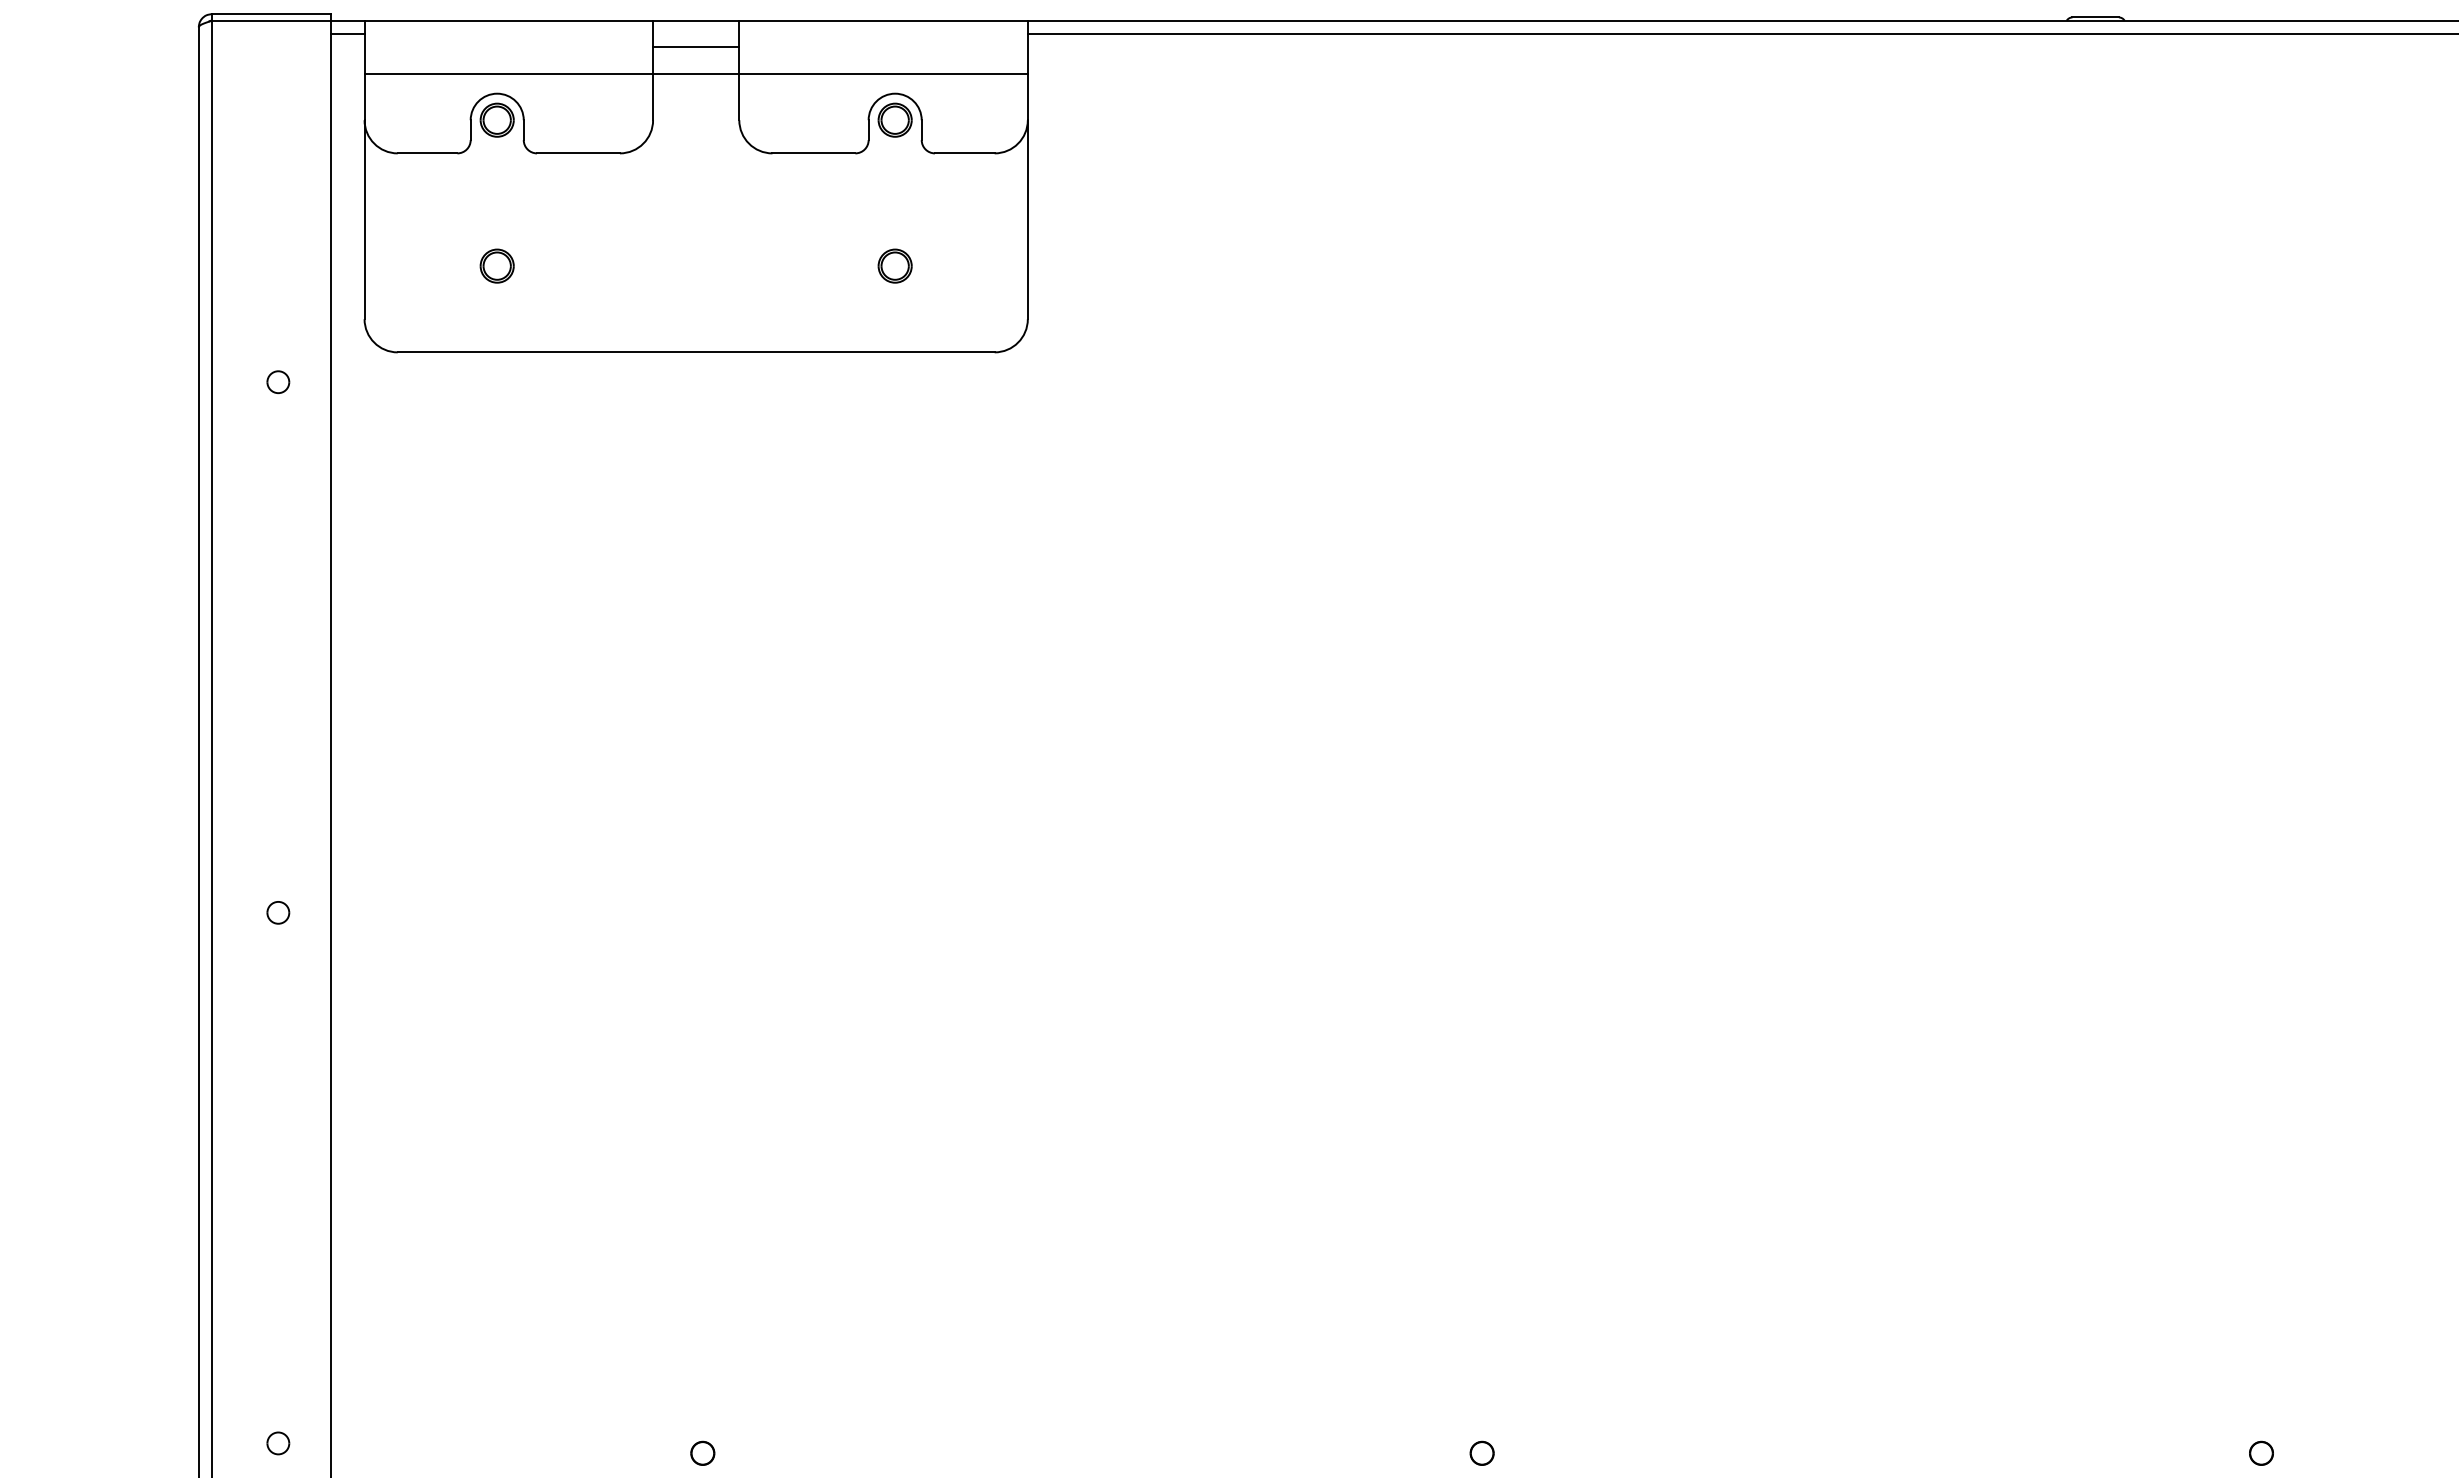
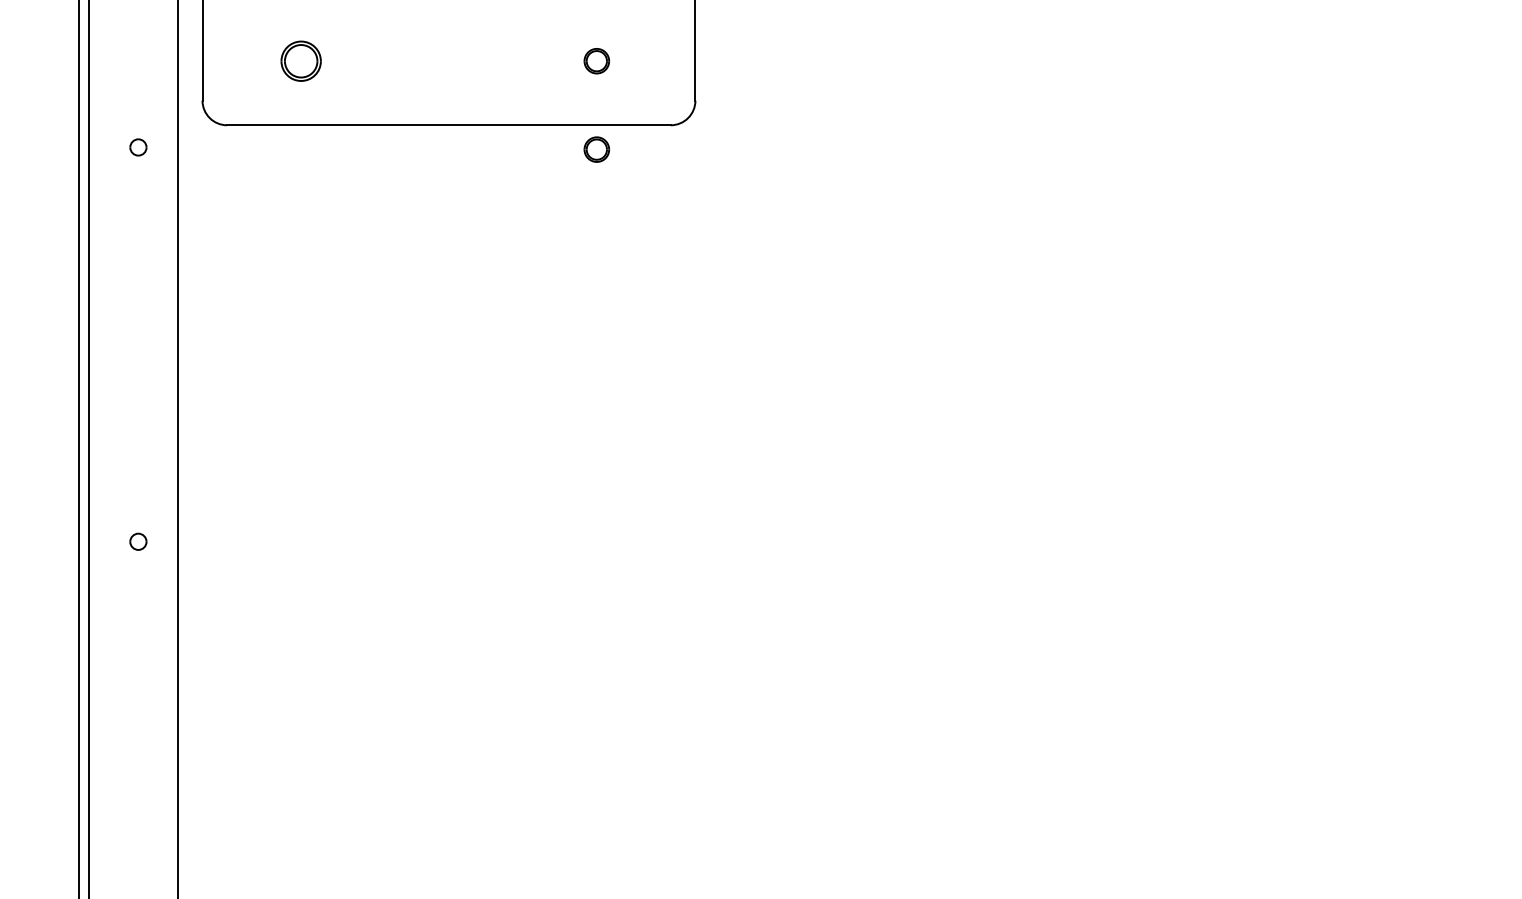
part: (496, 265) -> (300, 60), size x1.6
part: (894, 384) -> (596, 149), added

